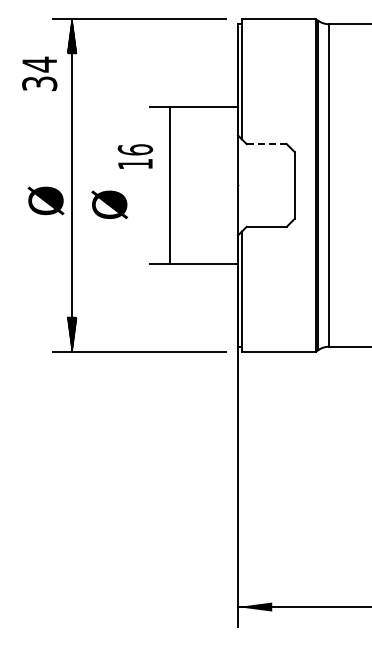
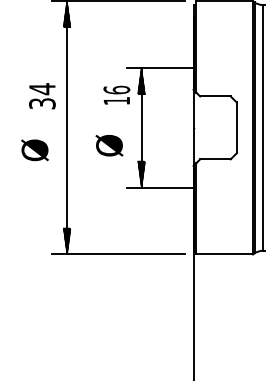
text: (39, 73) -> (42, 95), moved
hatch: (169, 124) -> (141, 81), added
line: (266, 144) -> (215, 96), dashed -> solid
text: (135, 156) -> (116, 95), moved
text: (45, 200) -> (34, 150), moved
text: (109, 204) -> (109, 145), moved
hatch: (169, 246) -> (141, 174), added

